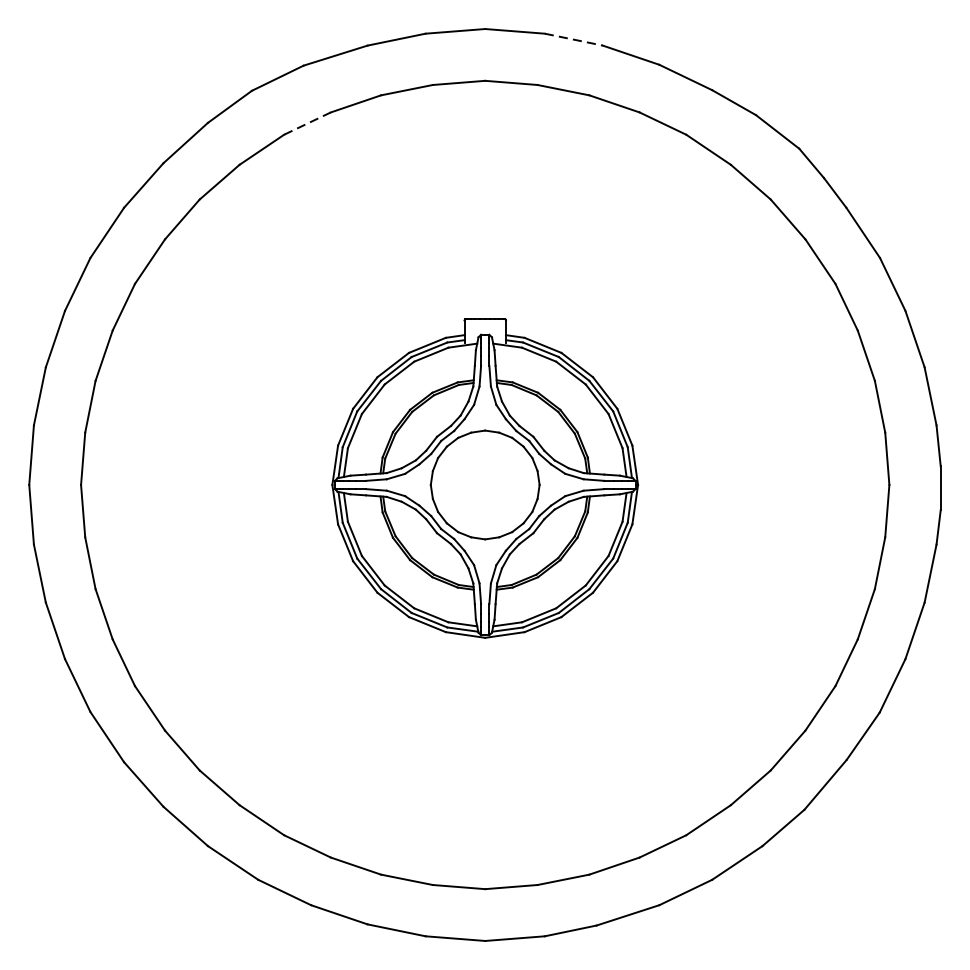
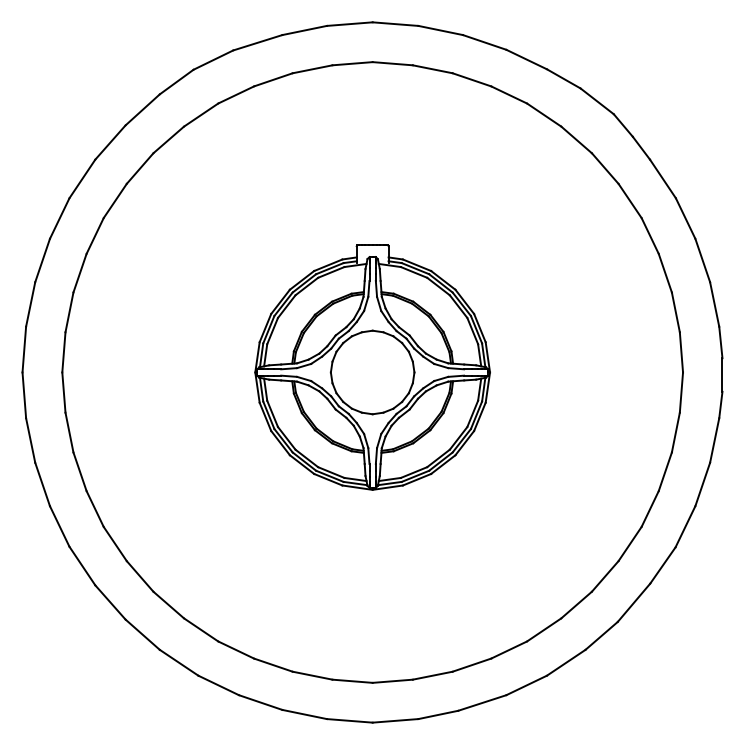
line: (573, 39) -> (440, 30), dashed -> solid
line: (307, 122) -> (236, 94), dashed -> solid

